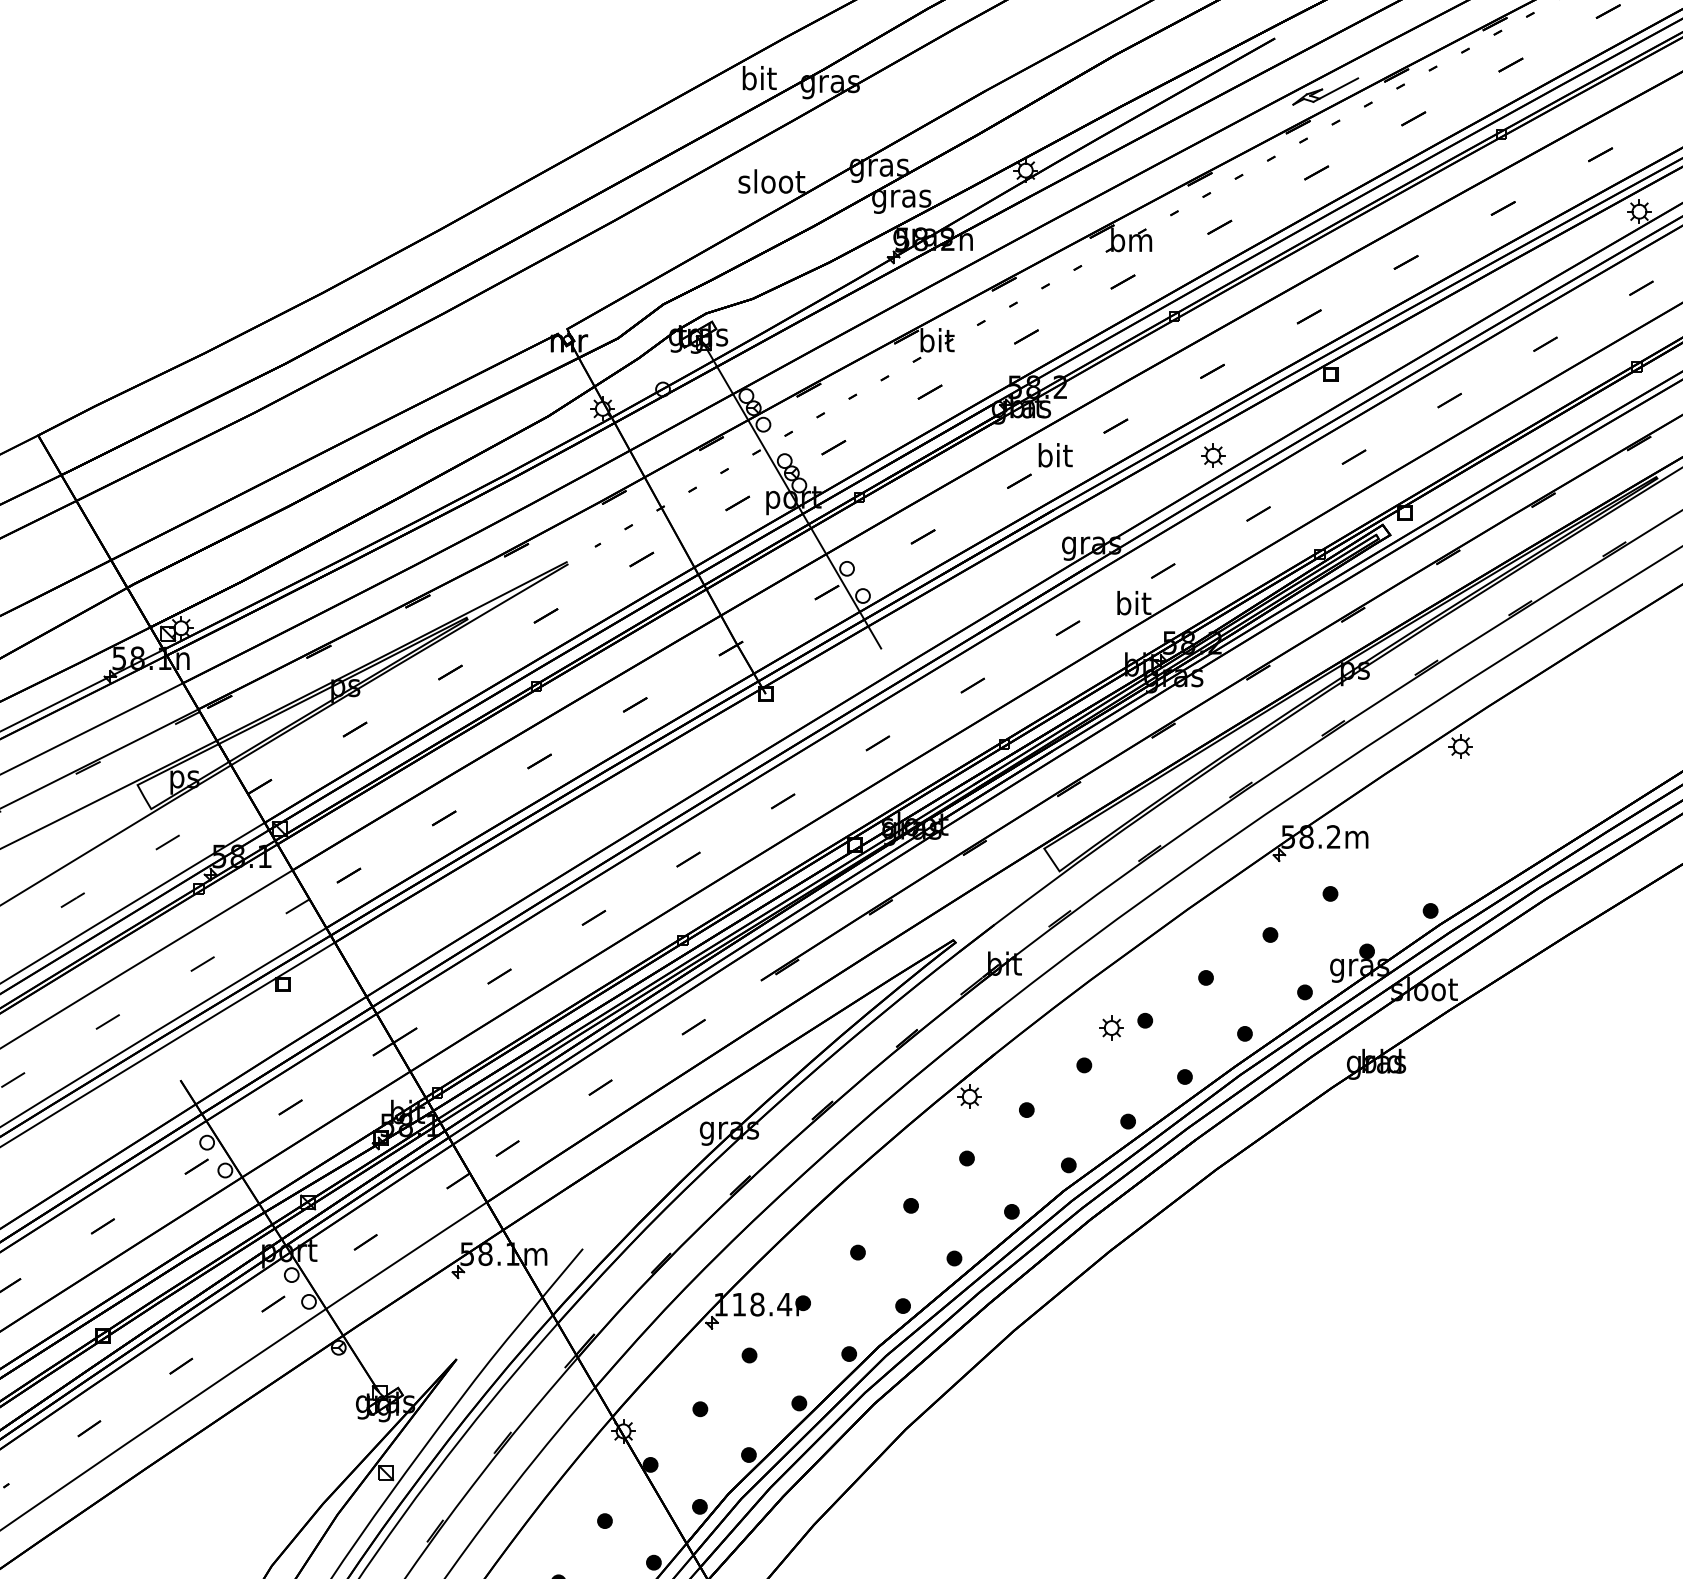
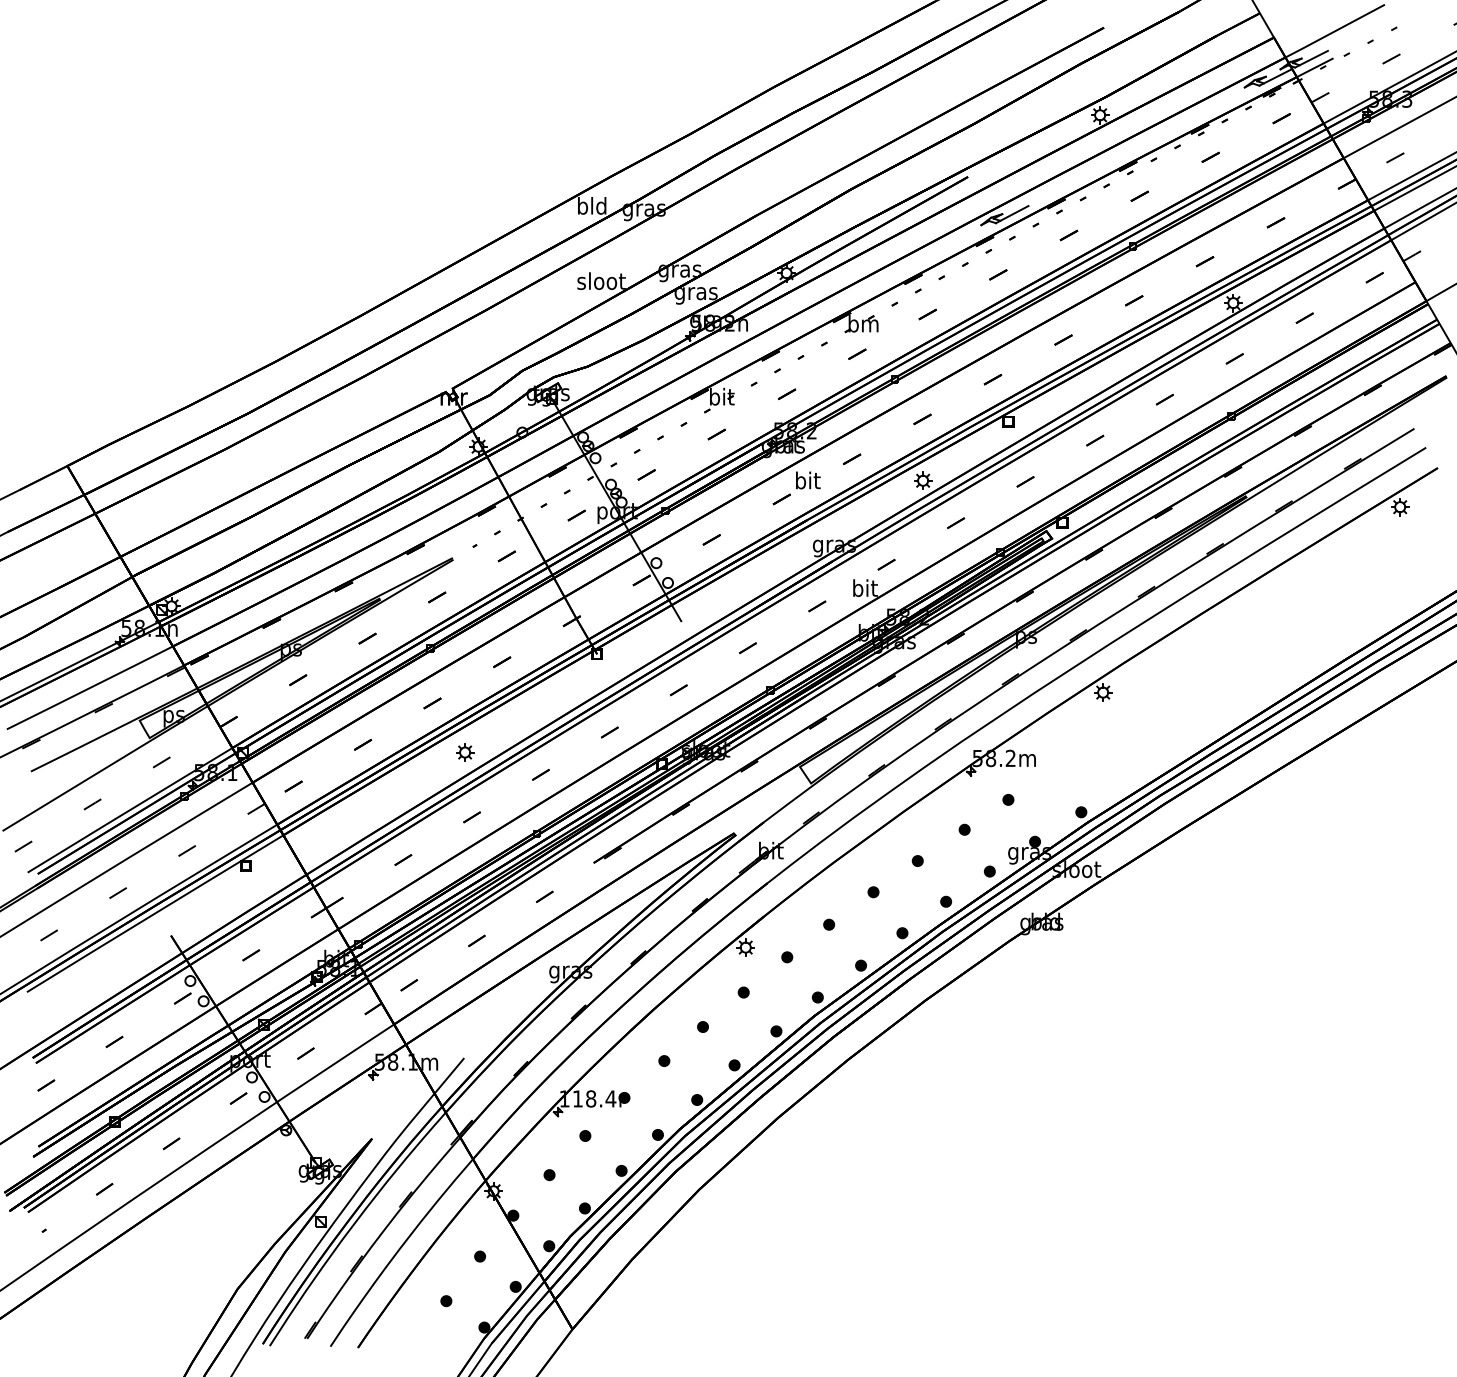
text: (759, 77) -> (592, 205), bit -> bld
part: (1112, 1027) -> (465, 752), moved

